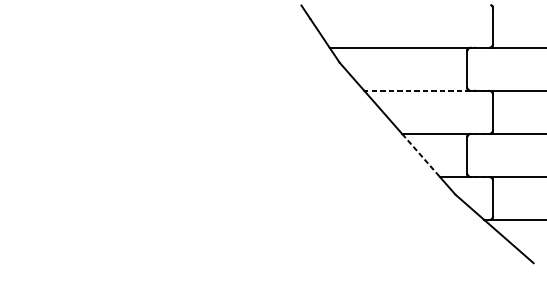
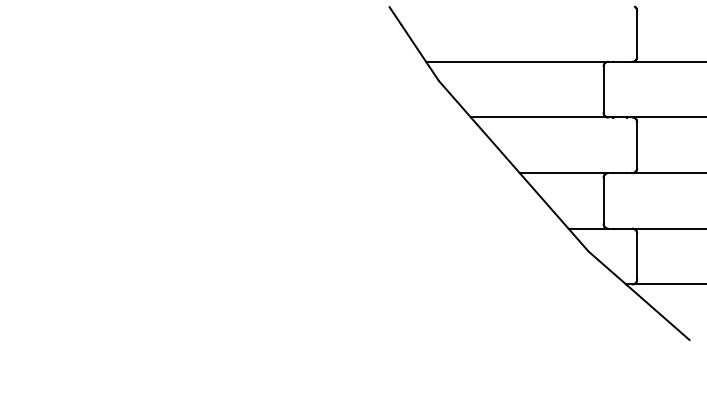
line: (417, 90) -> (539, 117), dashed -> solid
line: (421, 155) -> (544, 201), dashed -> solid

